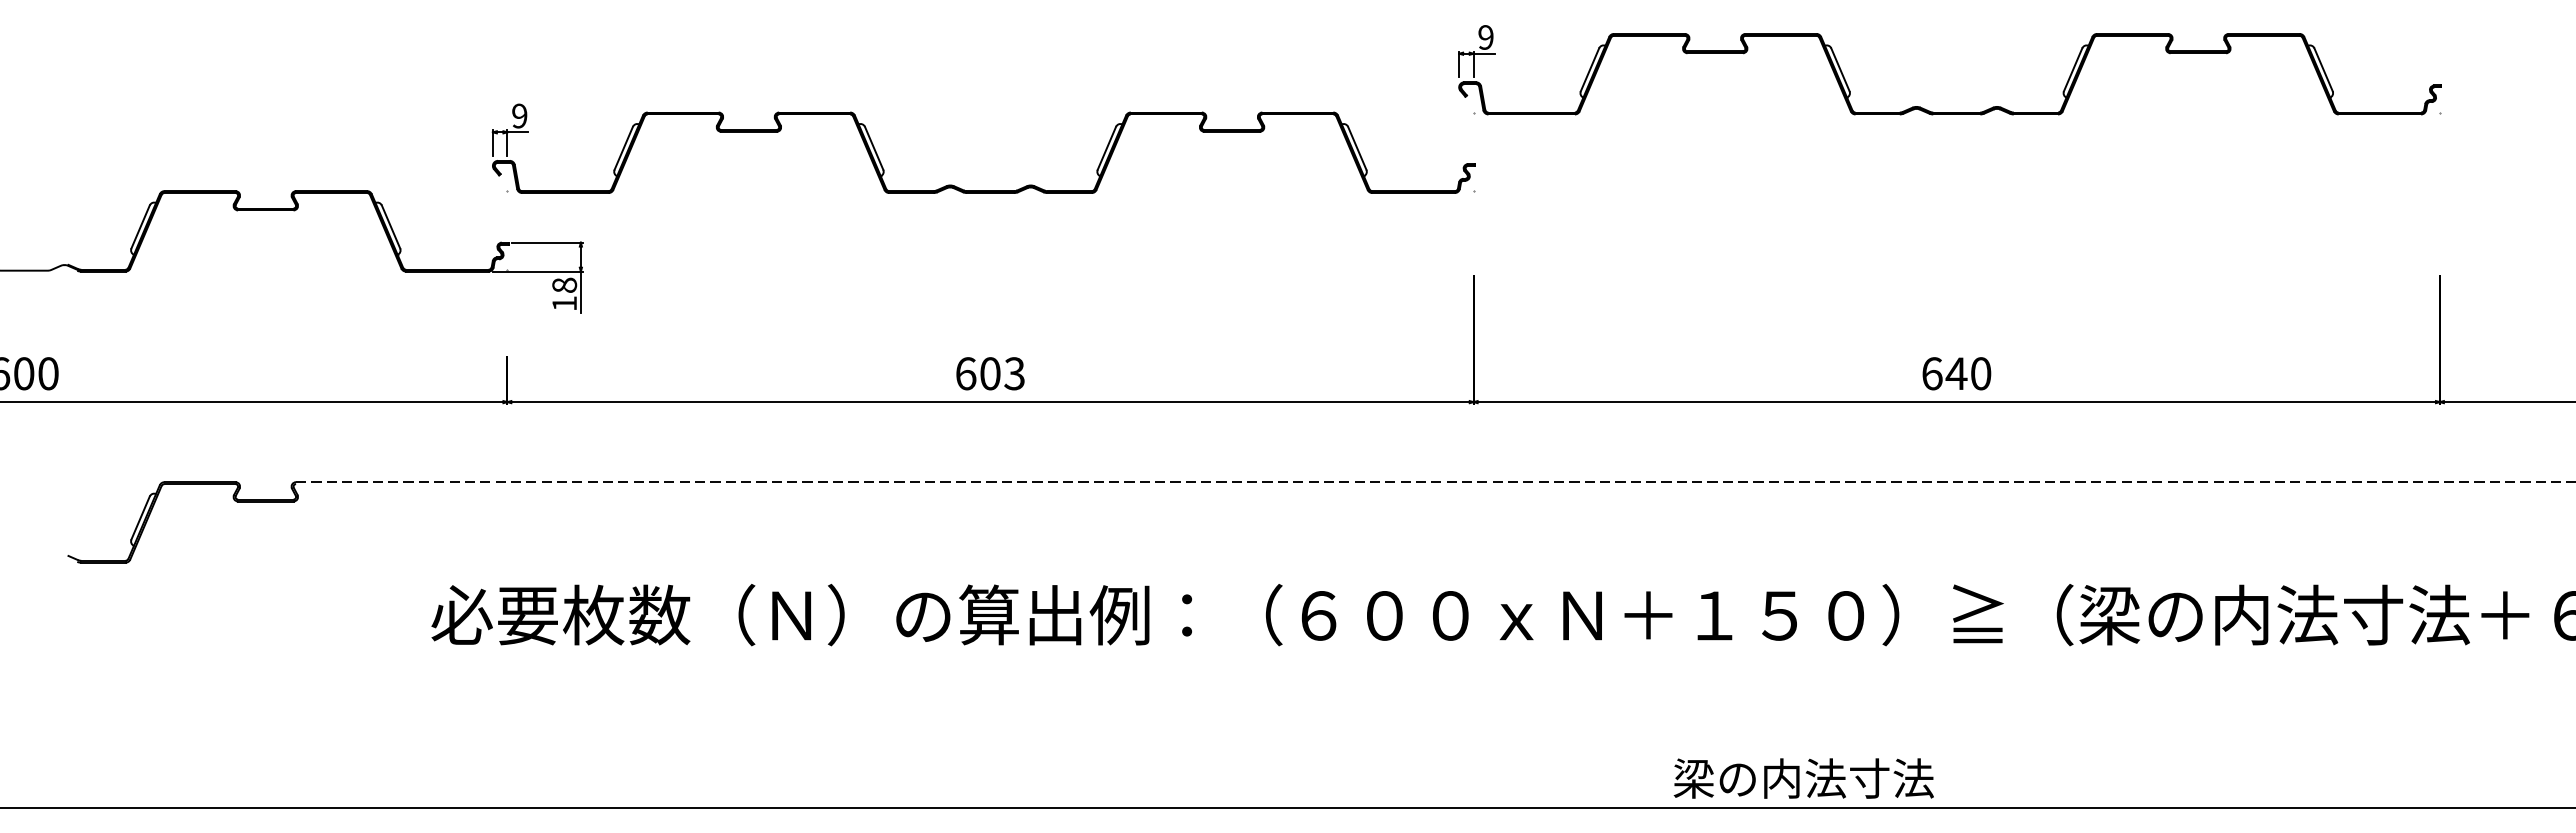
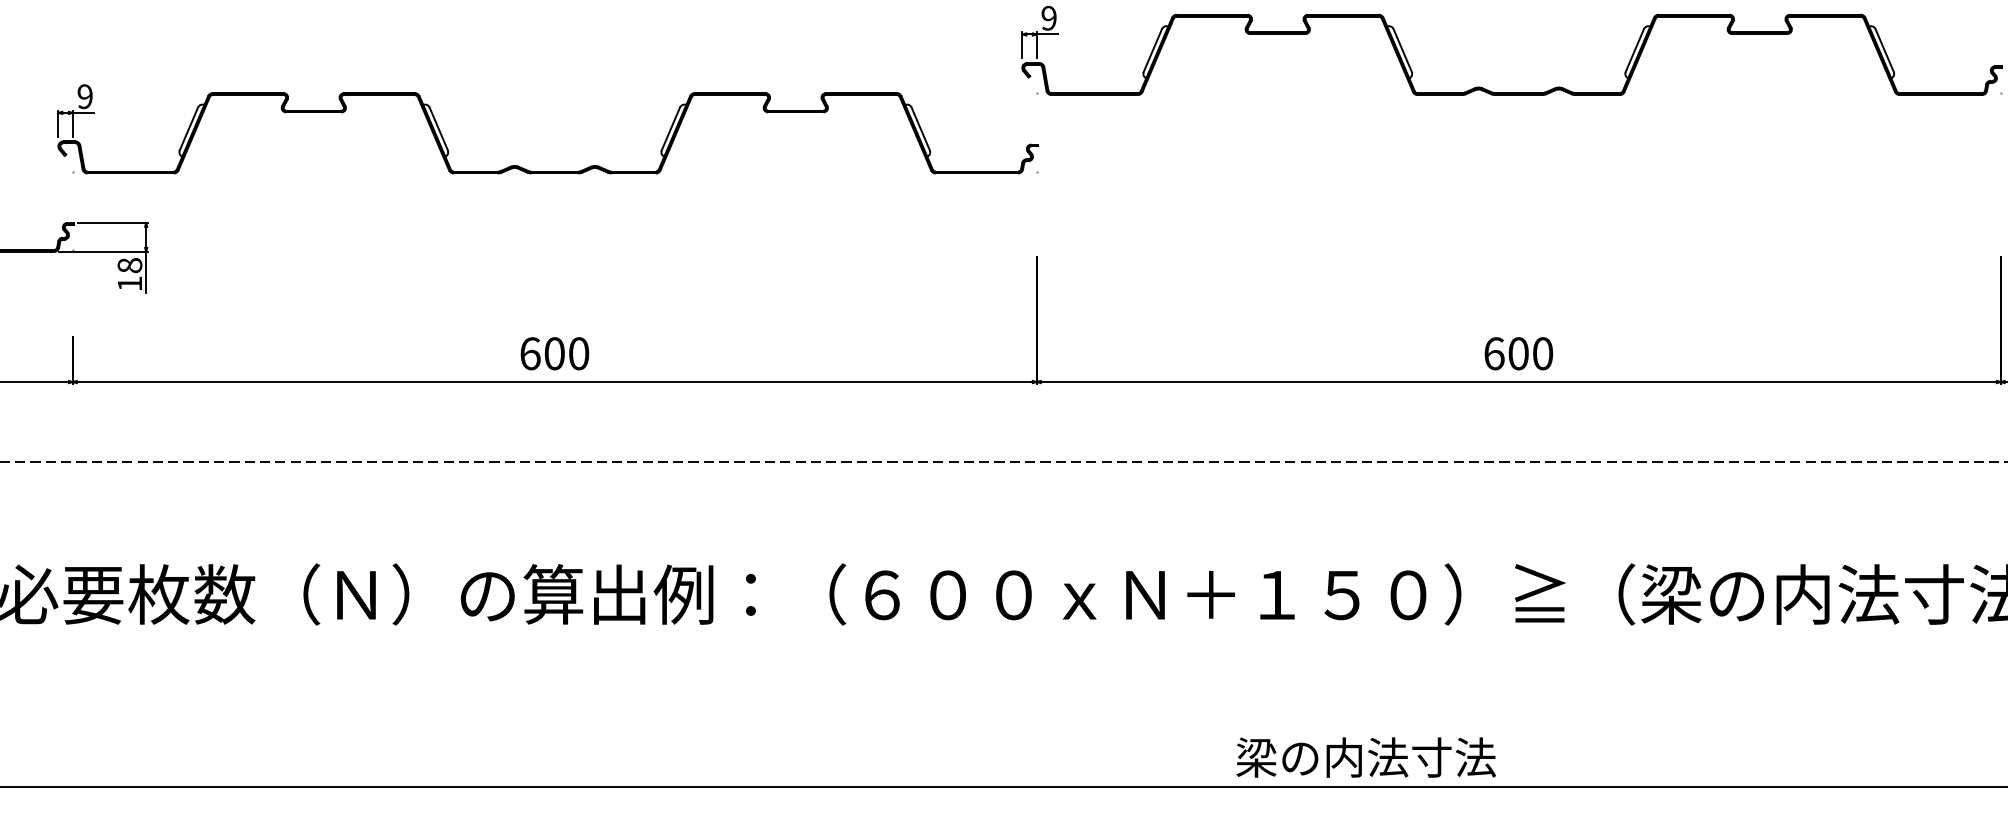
text: (1014, 373) -> (578, 353), 603 -> 600
text: (1956, 373) -> (1518, 353), 640 -> 600

